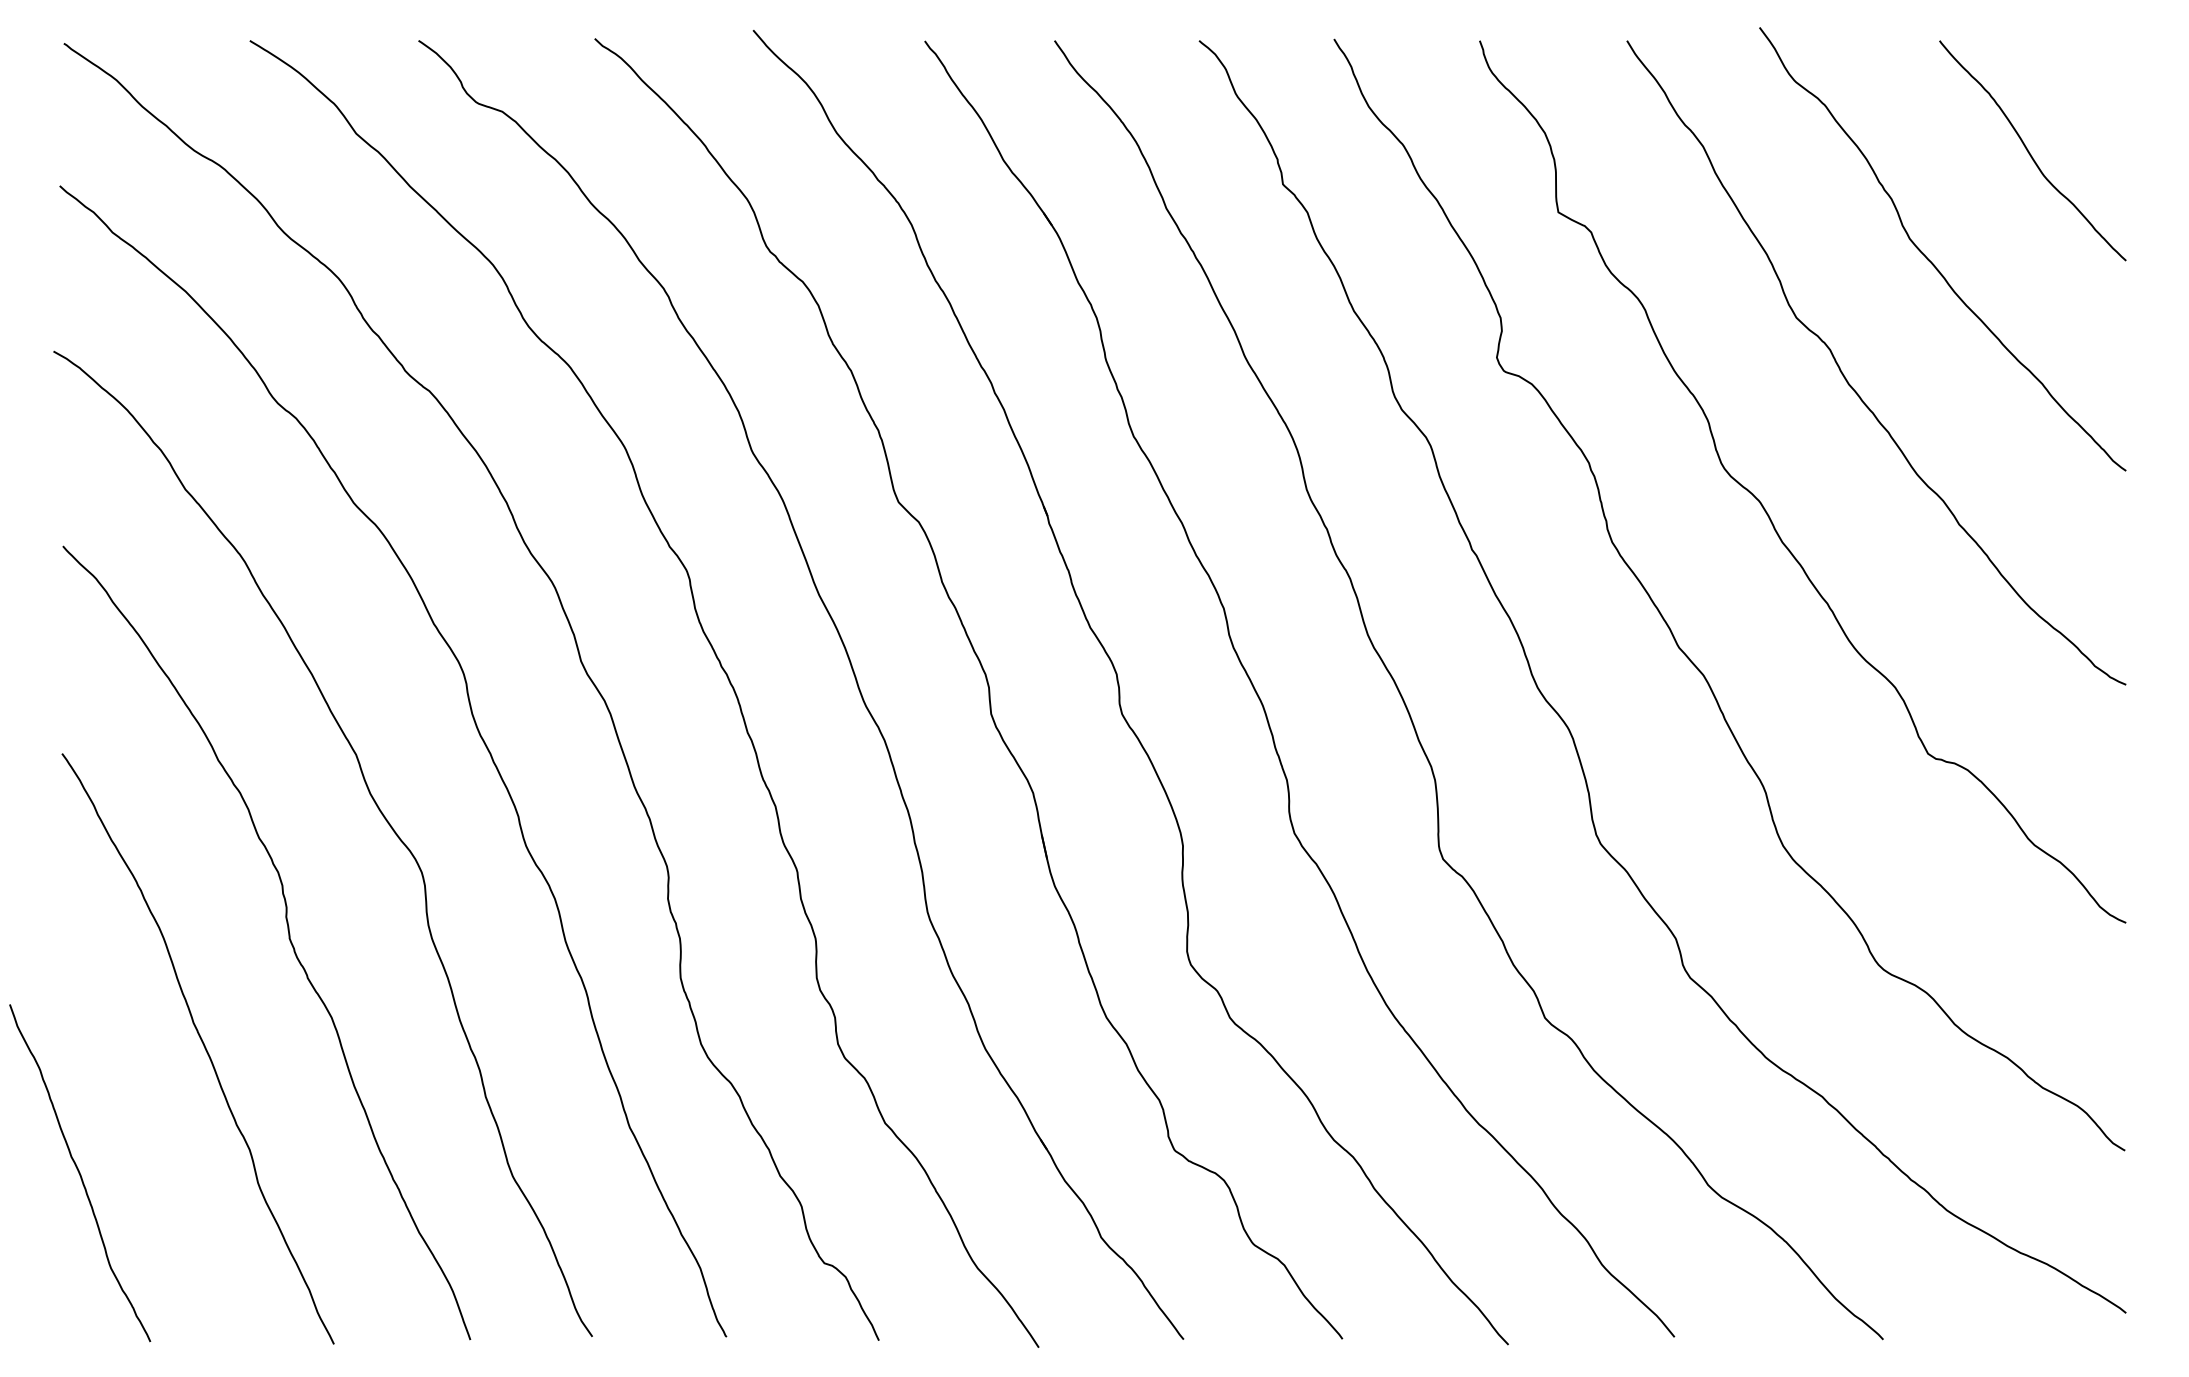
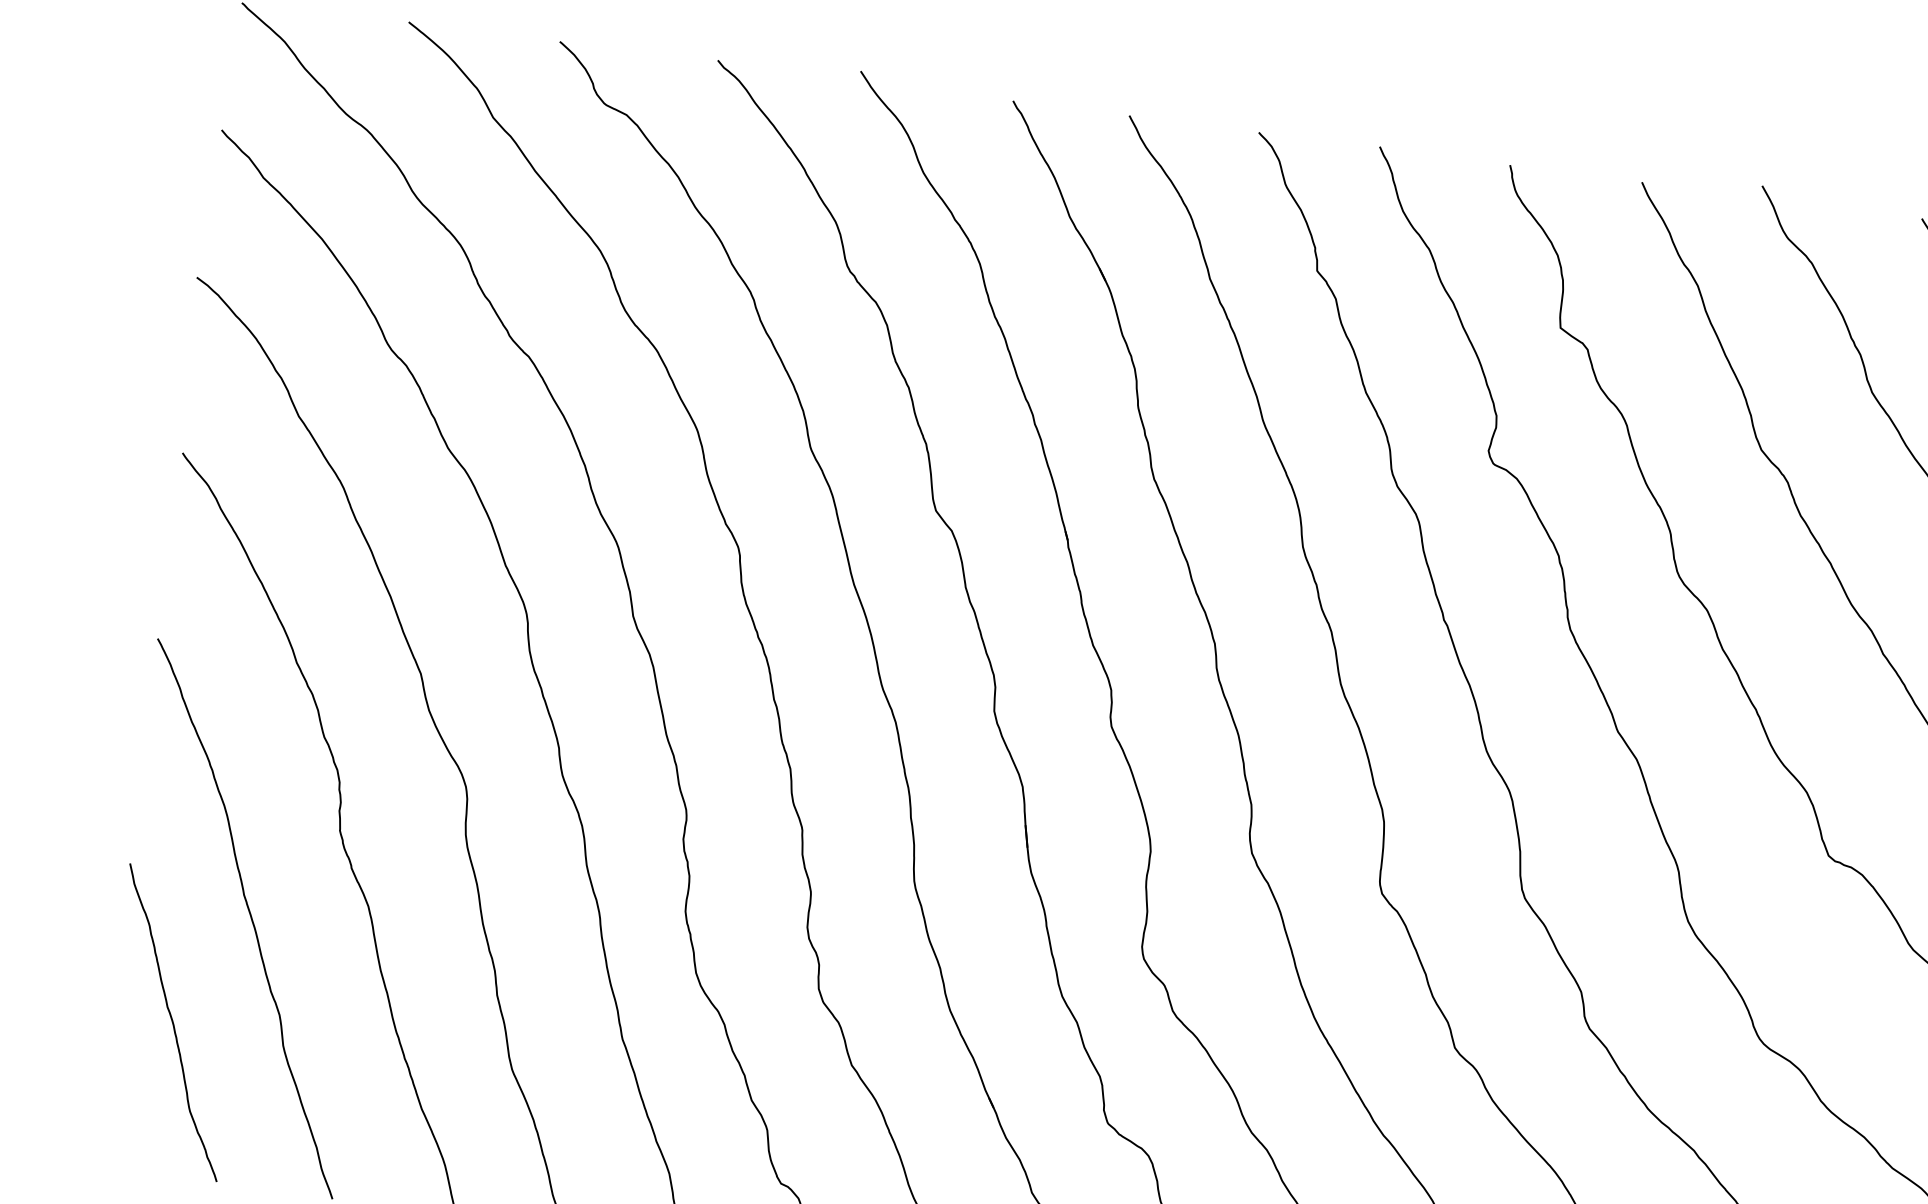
curve: (80, 1173) -> (173, 1023), moved

